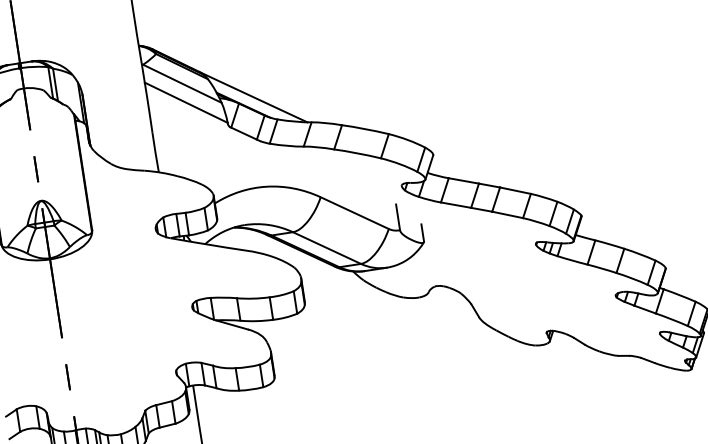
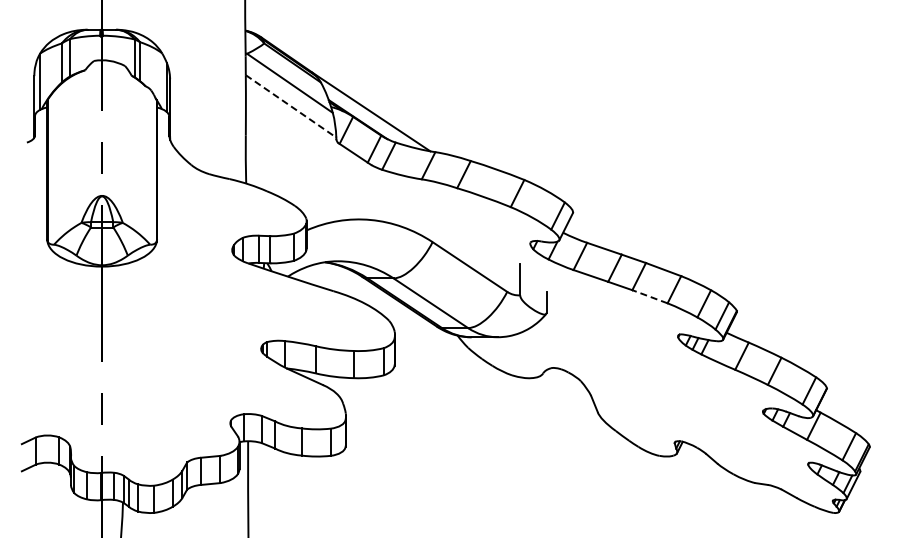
line: (186, 102) -> (291, 106), solid -> dashed
line: (508, 214) -> (650, 296), solid -> dashed

